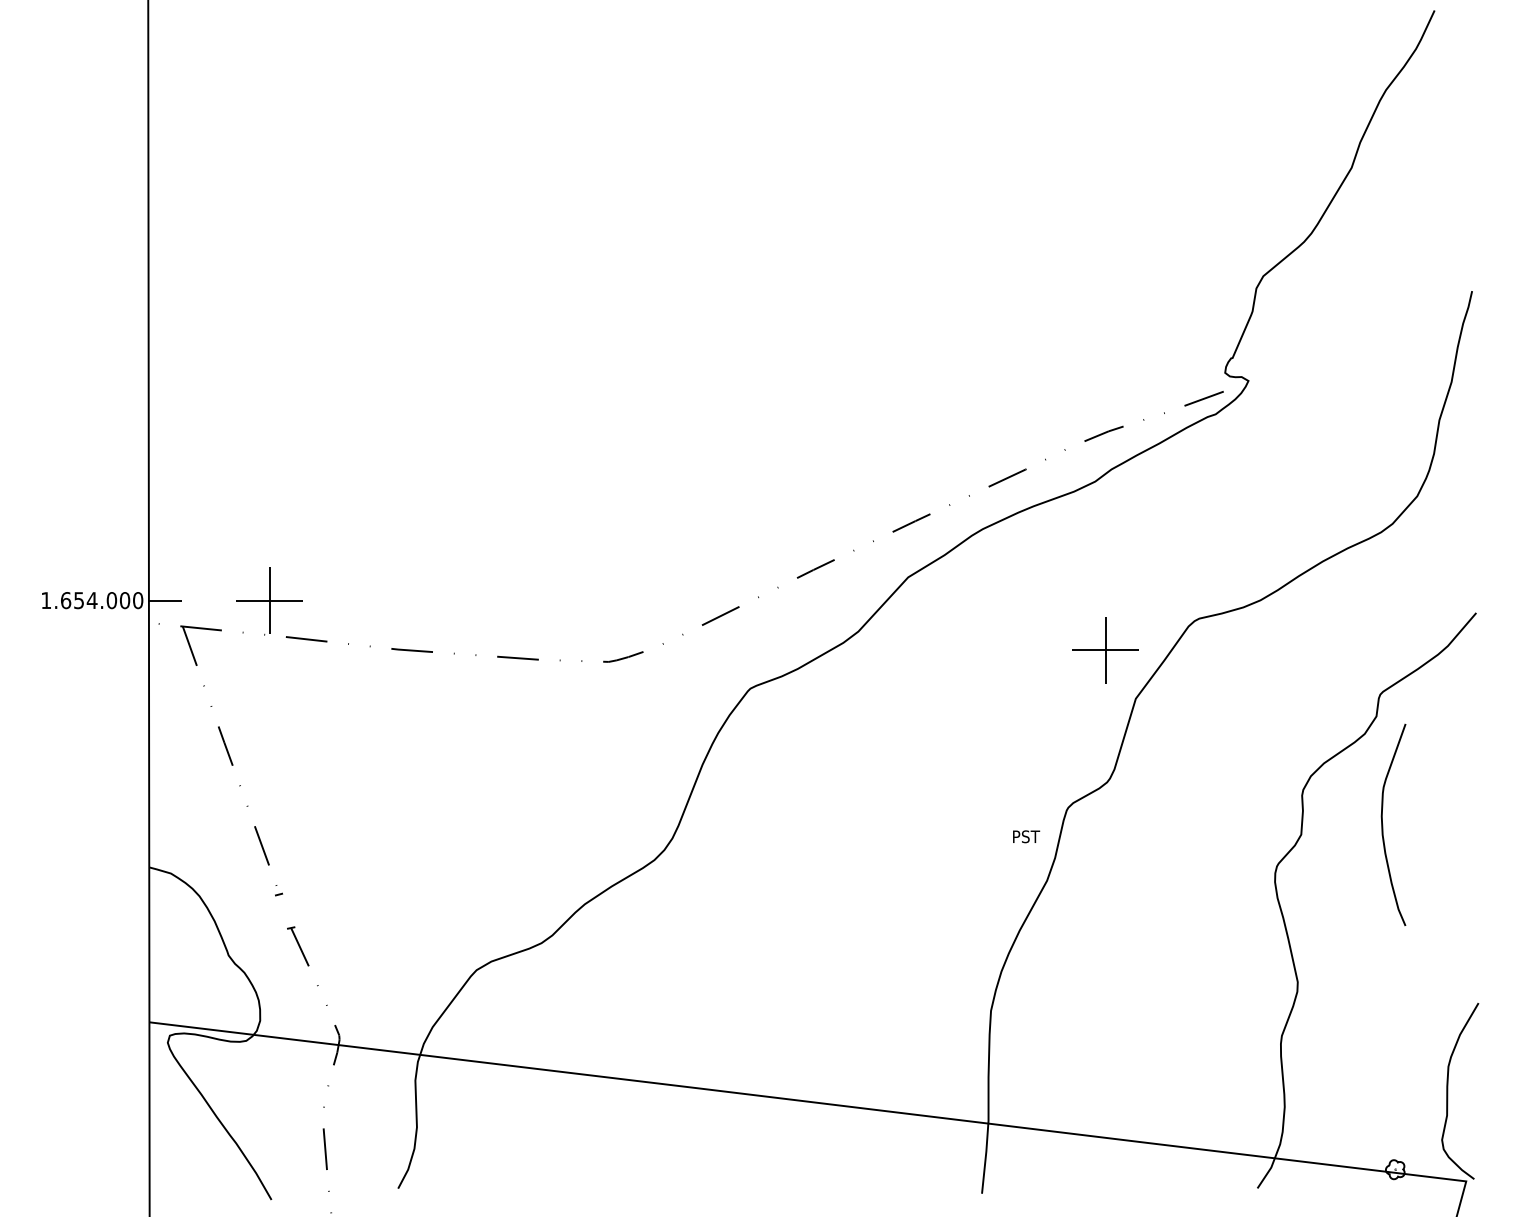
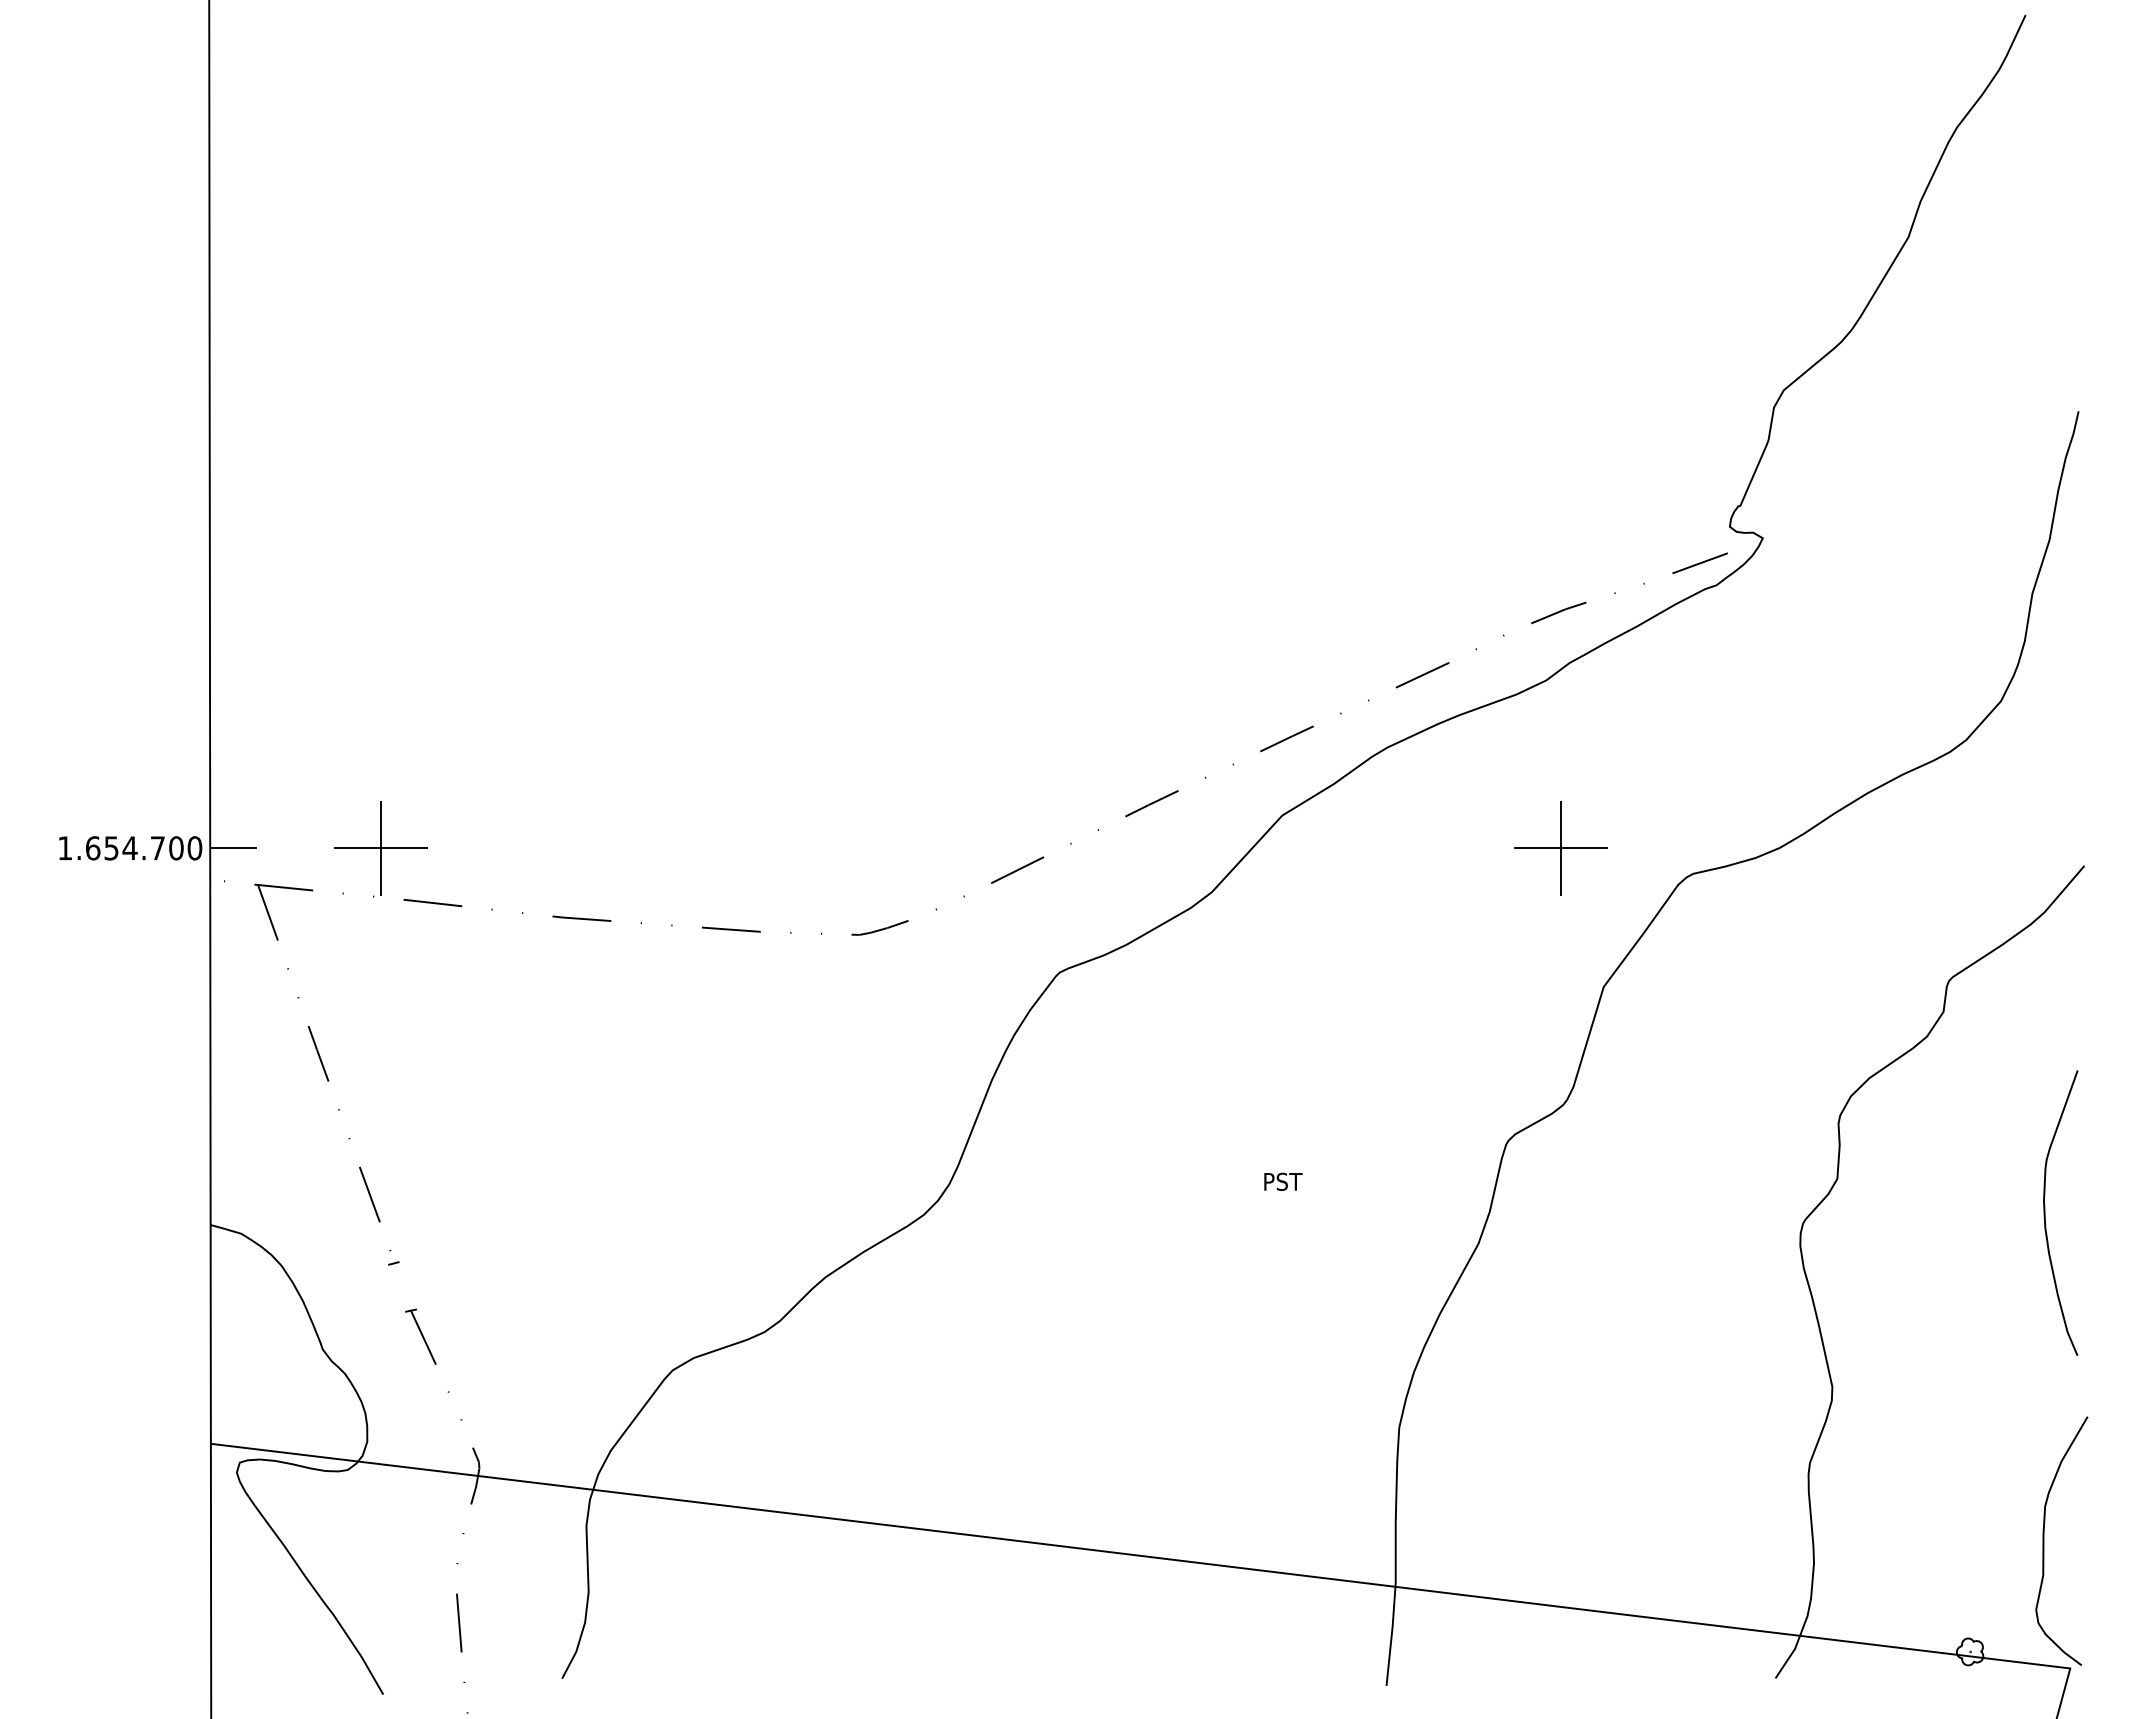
text: (111, 600) -> (157, 848), 1.654.000 -> 1.654.700
part: (1105, 650) -> (1560, 848), moved
curve: (1382, 824) -> (2045, 1212), moved
text: (1026, 836) -> (1283, 1181), moved

